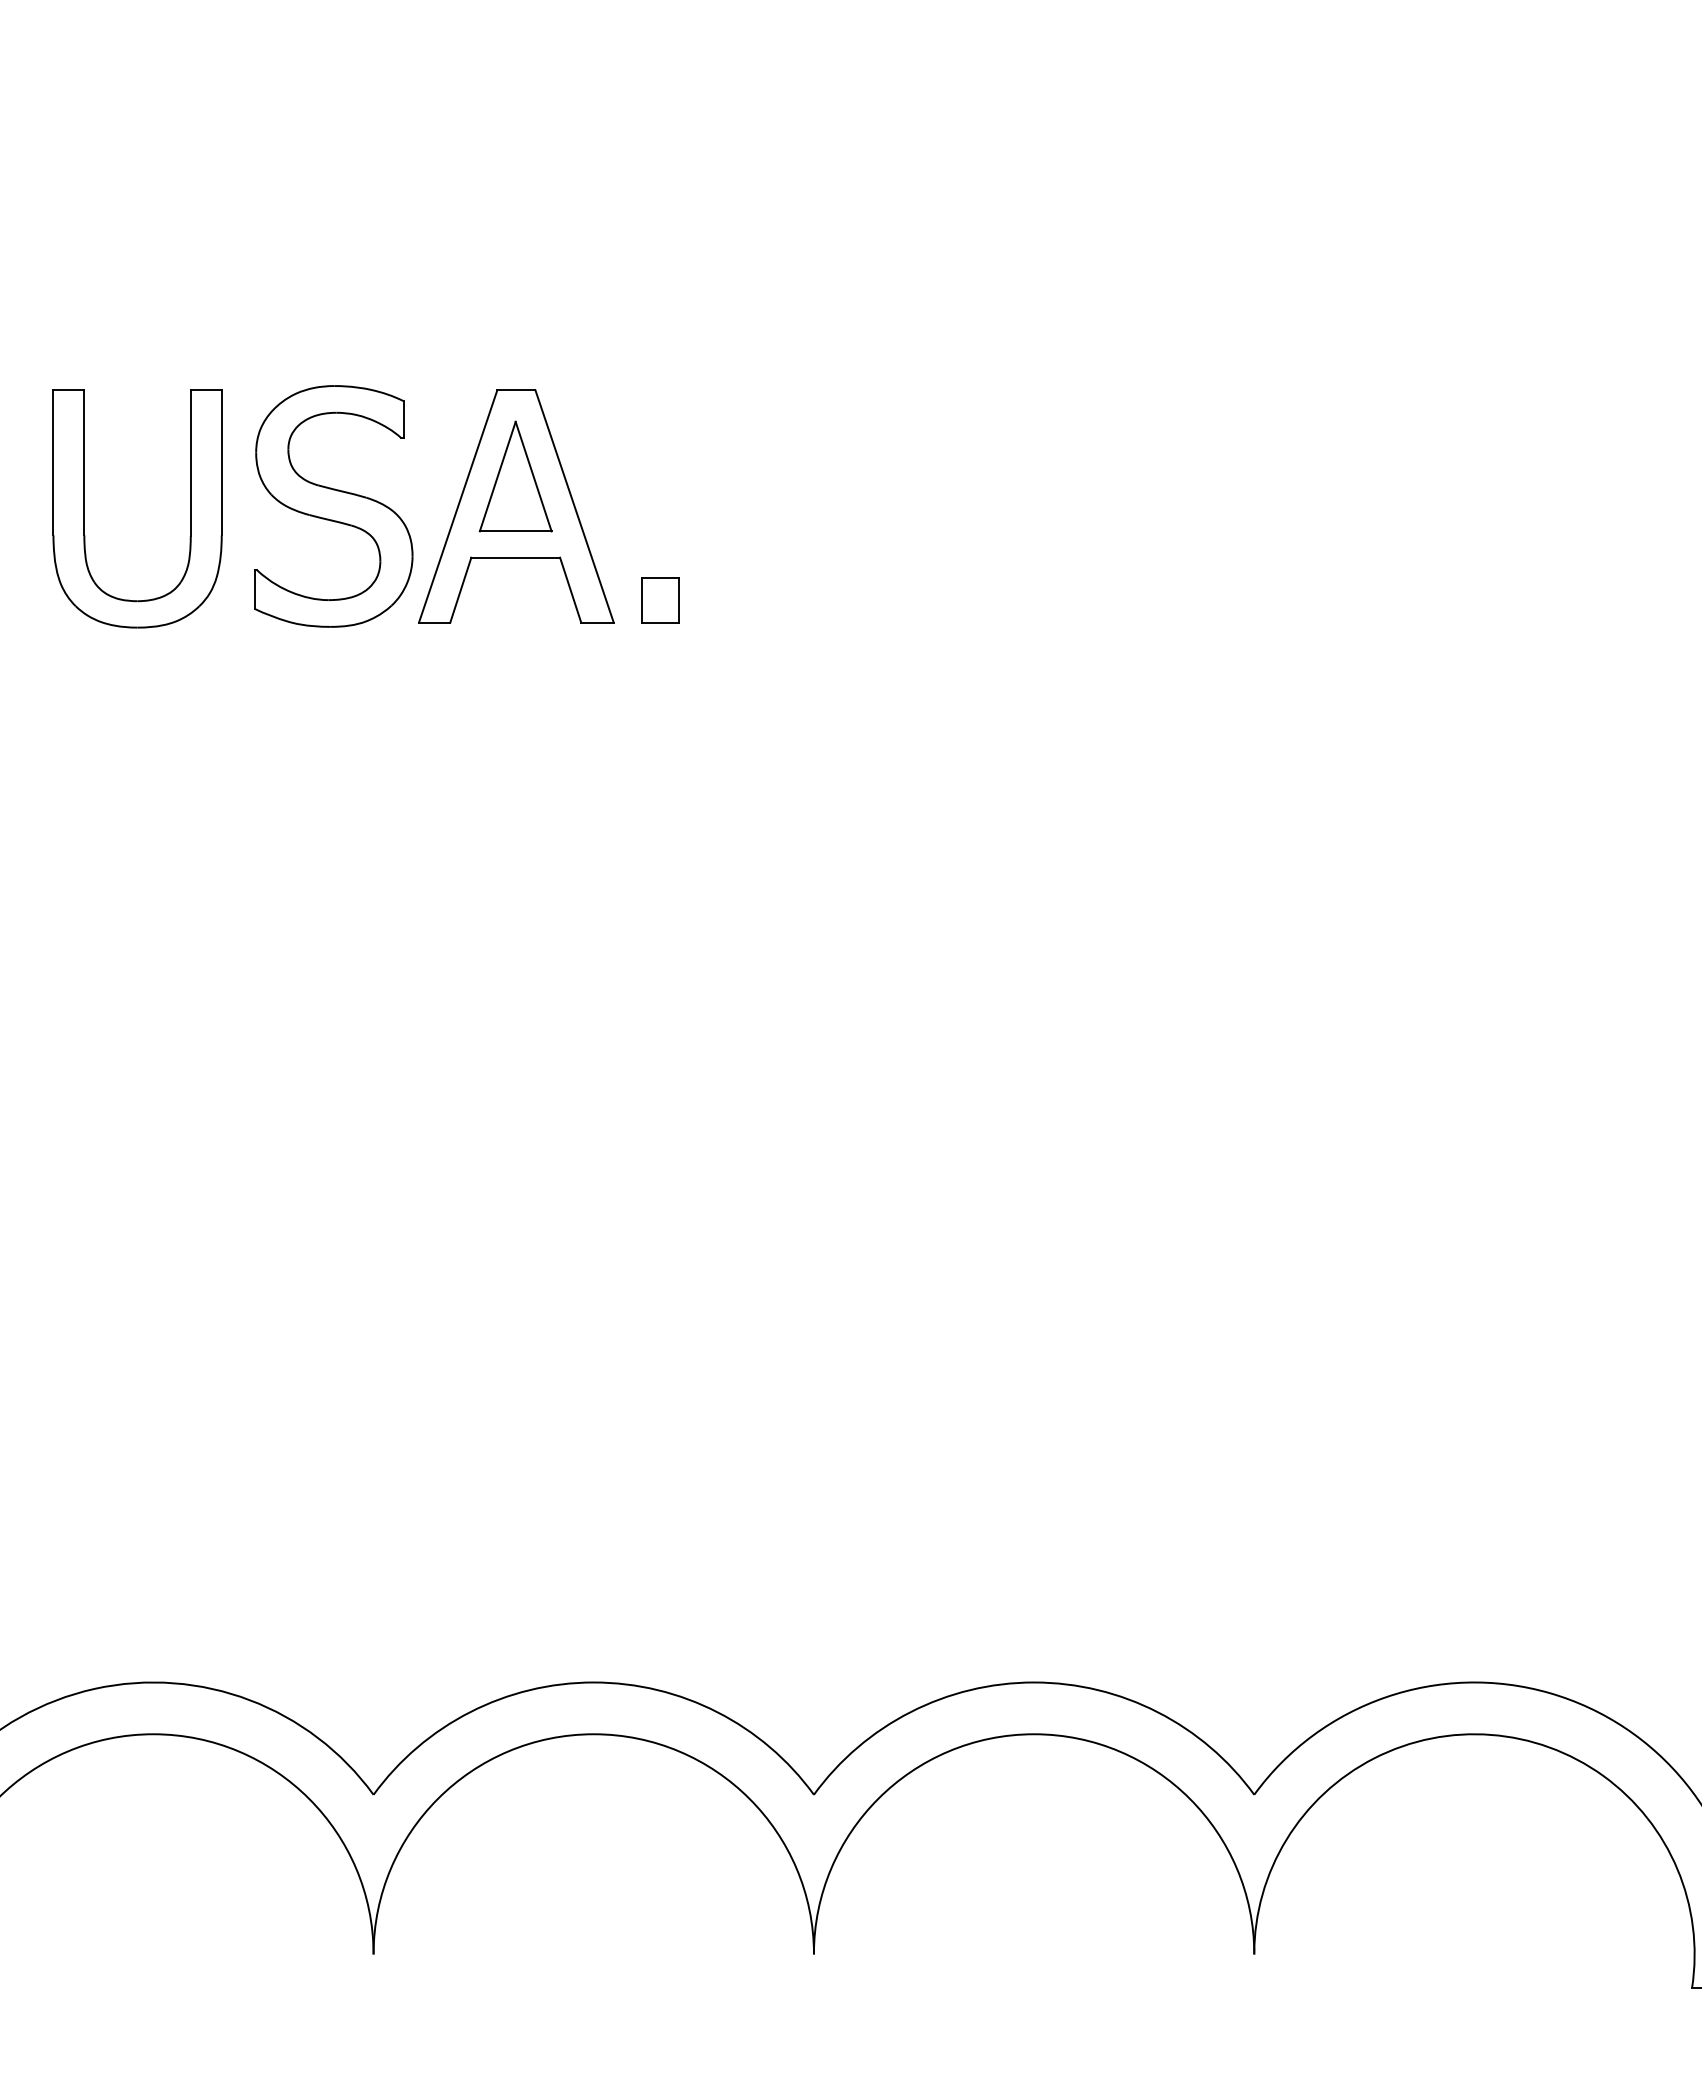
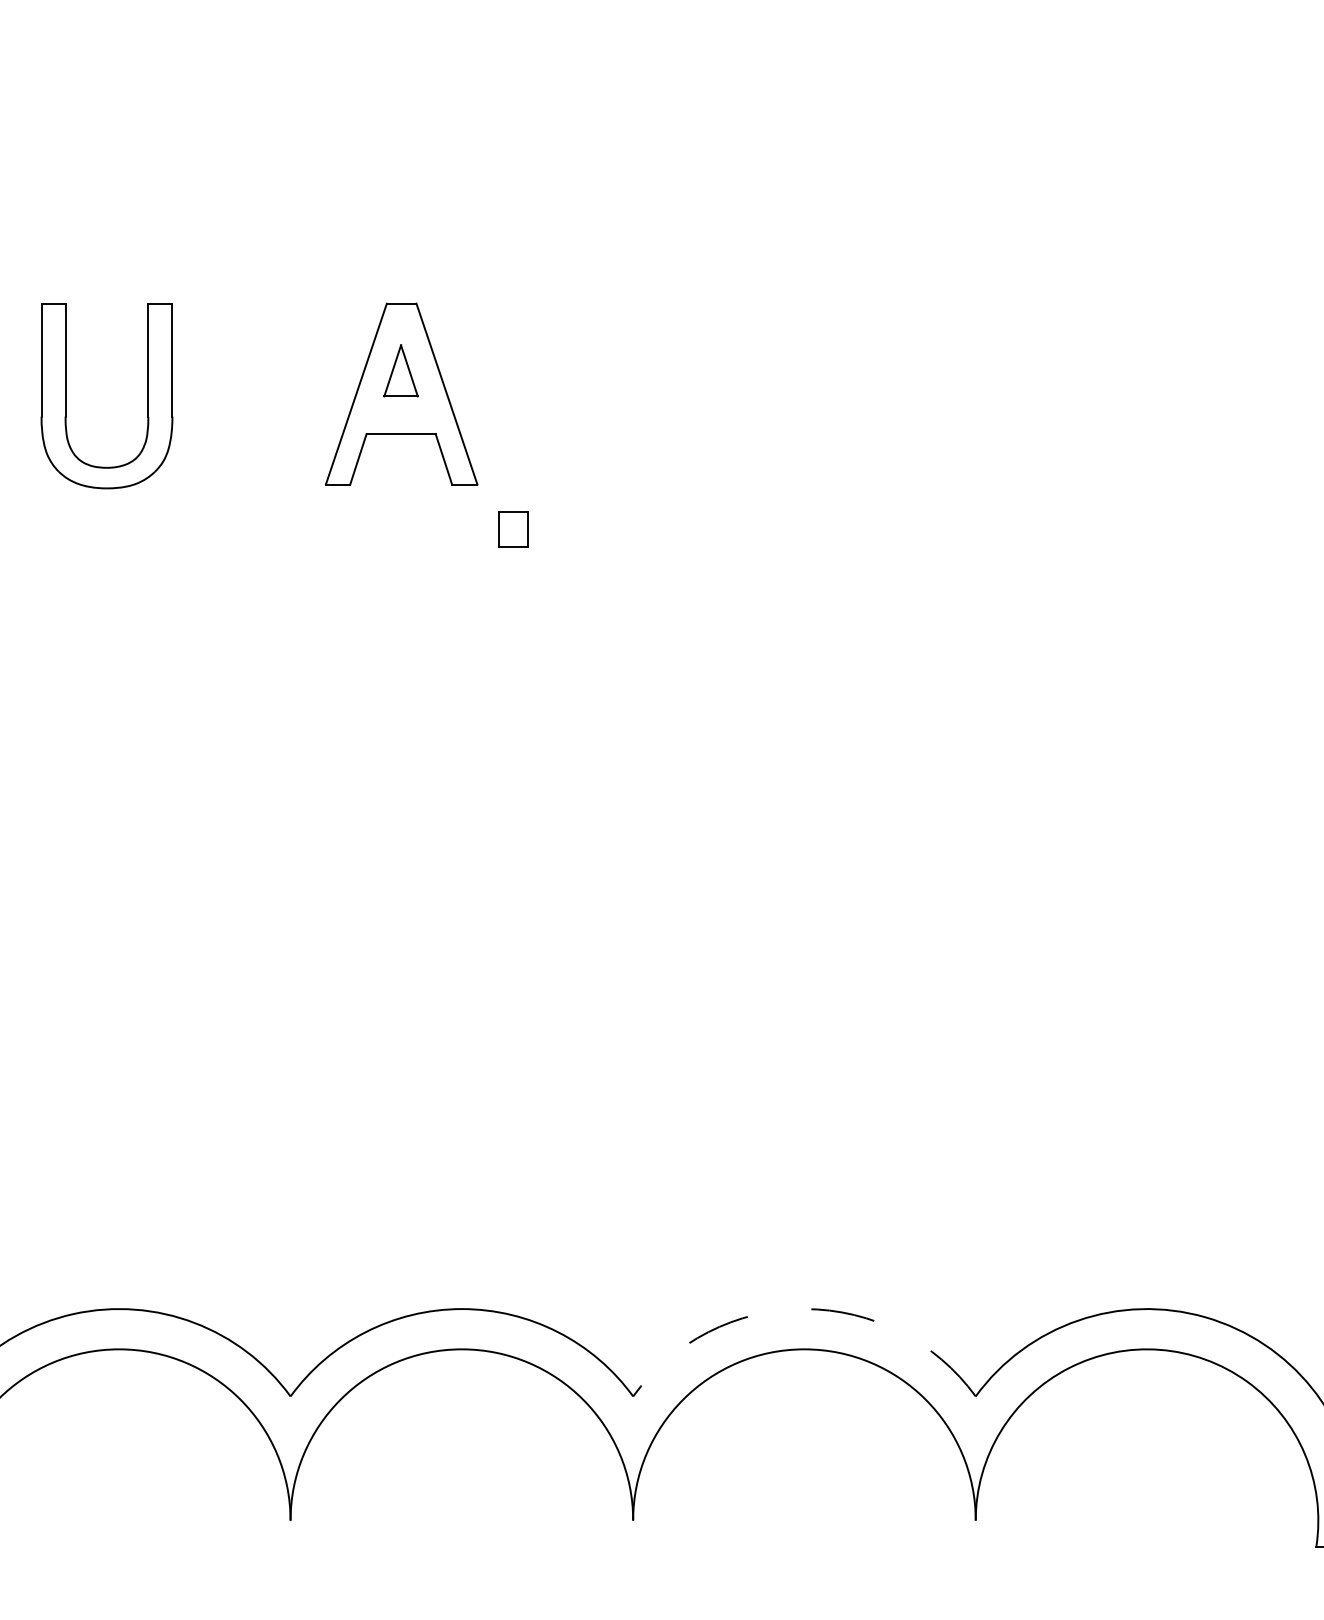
part: (515, 476) -> (400, 370), size x0.6
part: (333, 506) -> (259, 394), removed
part: (660, 600) -> (513, 529), moved
arc: (1034, 1682) -> (804, 1309), solid -> dashed

